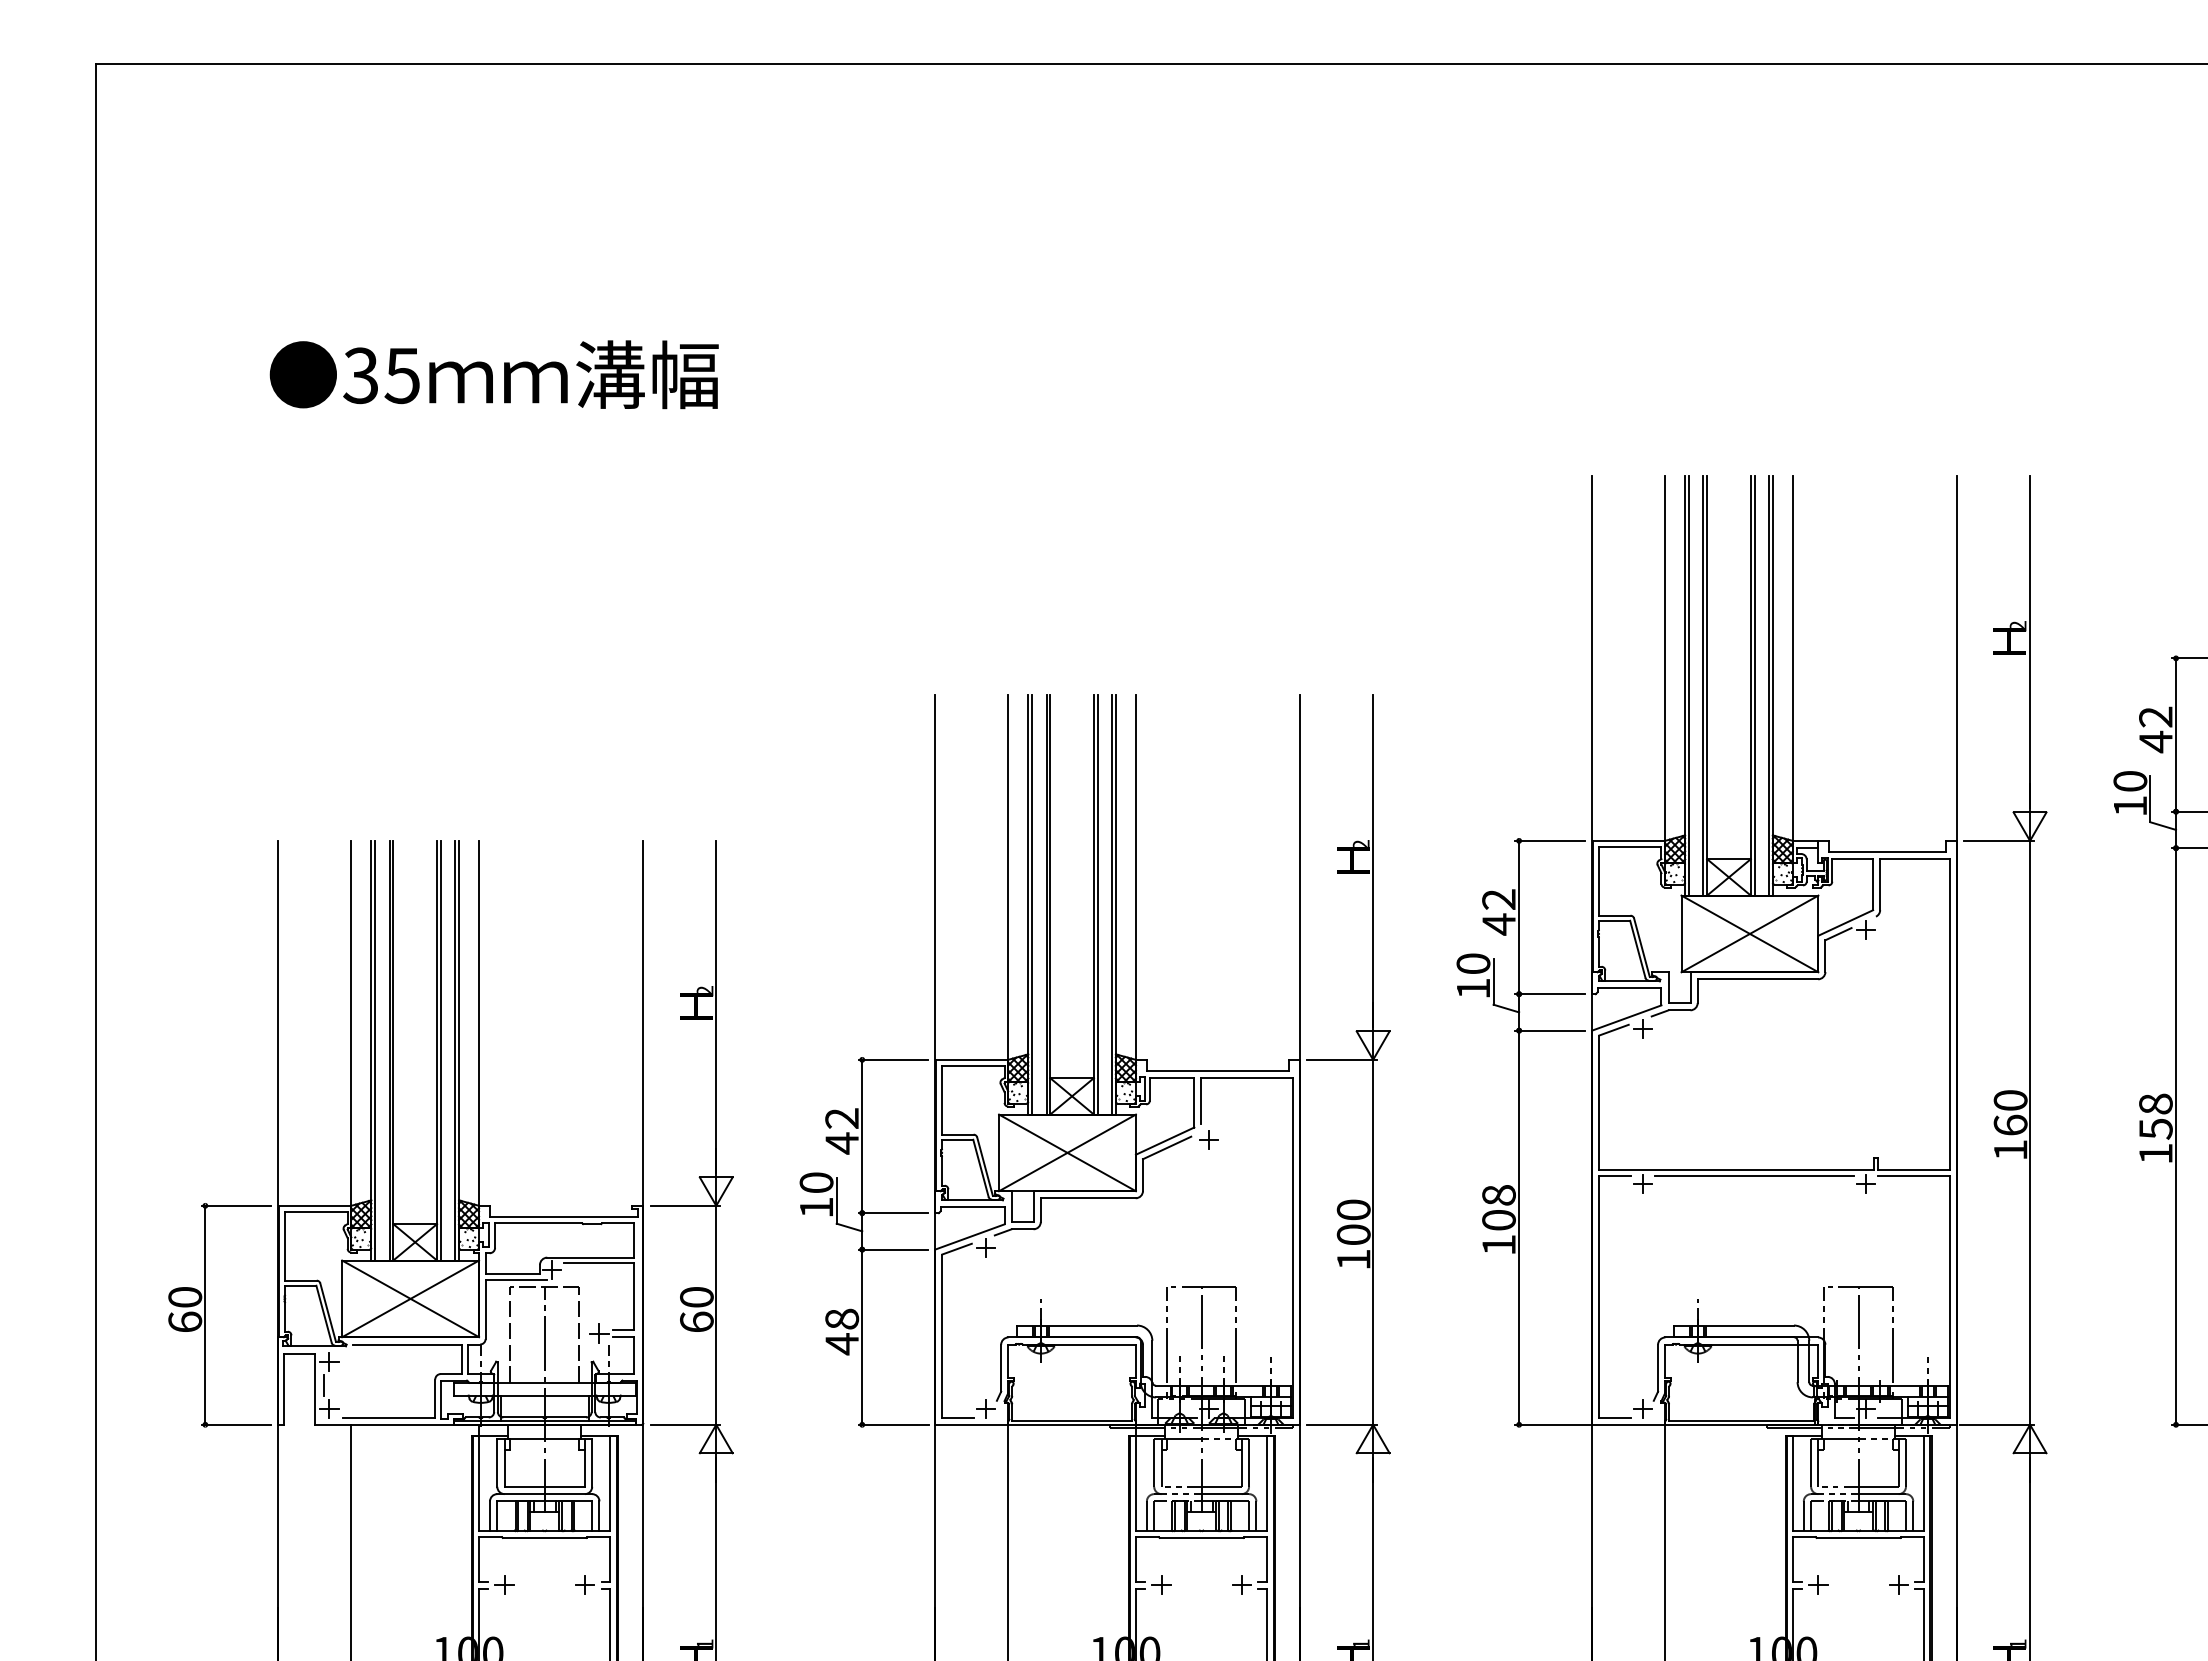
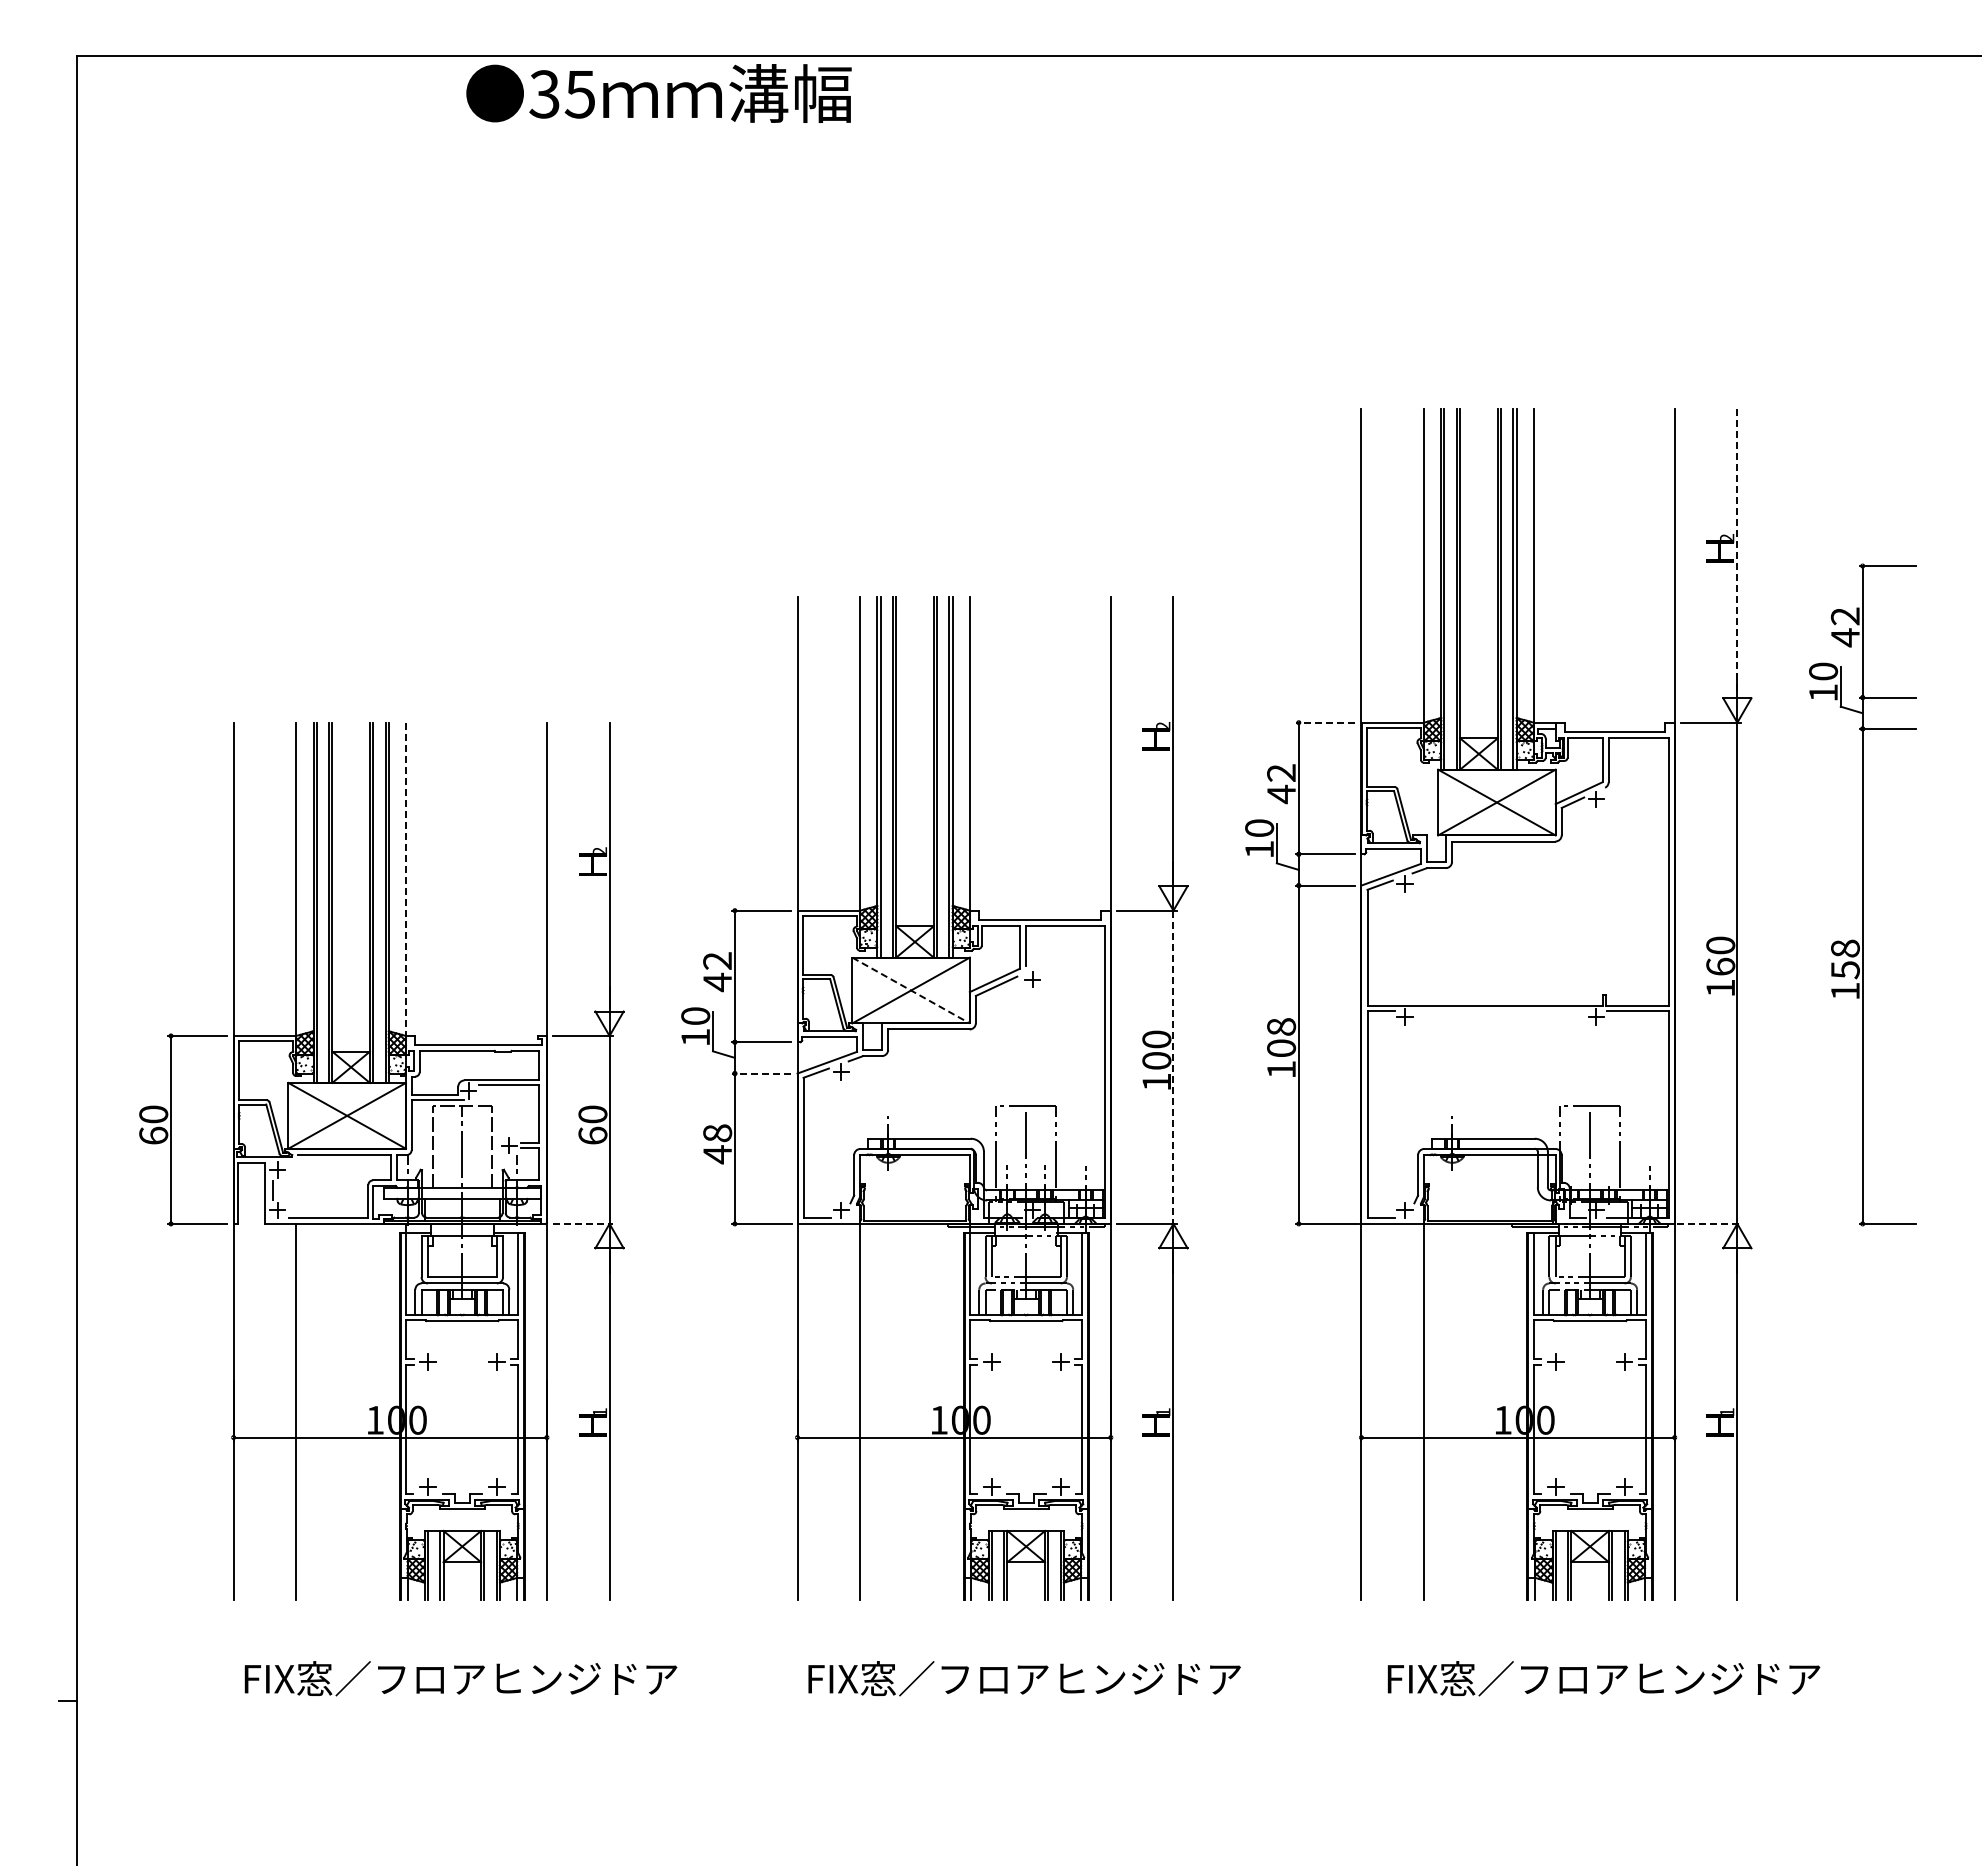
text: (493, 374) -> (658, 93), moved
line: (2030, 641) -> (1737, 551), solid -> dashed
line: (1550, 840) -> (1325, 722), solid -> dashed
line: (478, 1023) -> (405, 879), solid -> dashed
line: (1067, 1152) -> (911, 990), solid -> dashed
line: (1754, 1176) -> (1500, 1010), removed
line: (1373, 1242) -> (1173, 1067), solid -> dashed
line: (893, 1249) -> (761, 1073), solid -> dashed
line: (684, 1424) -> (582, 1223), solid -> dashed
line: (1996, 1424) -> (1708, 1223), solid -> dashed

